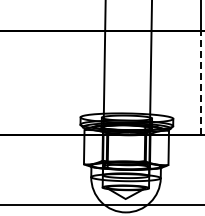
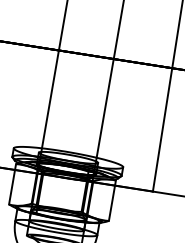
line: (200, 82) -> (162, 129), dashed -> solid

